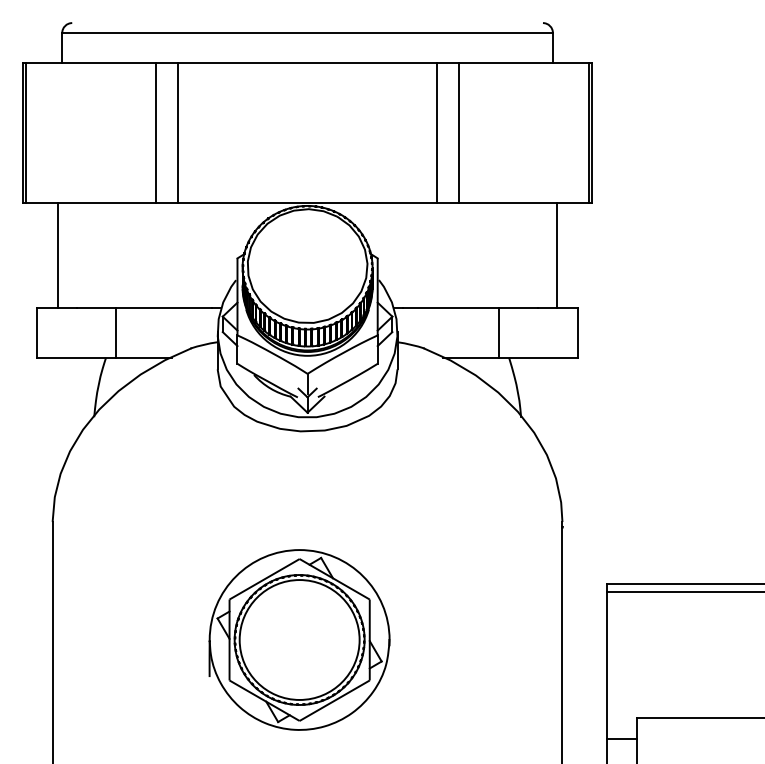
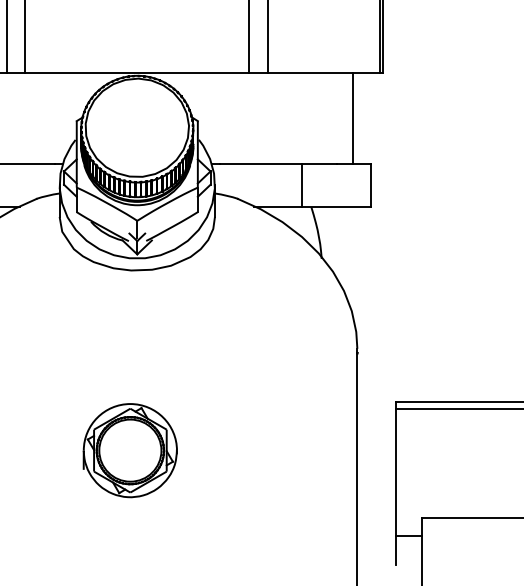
part: (299, 639) -> (130, 450), size x0.6

